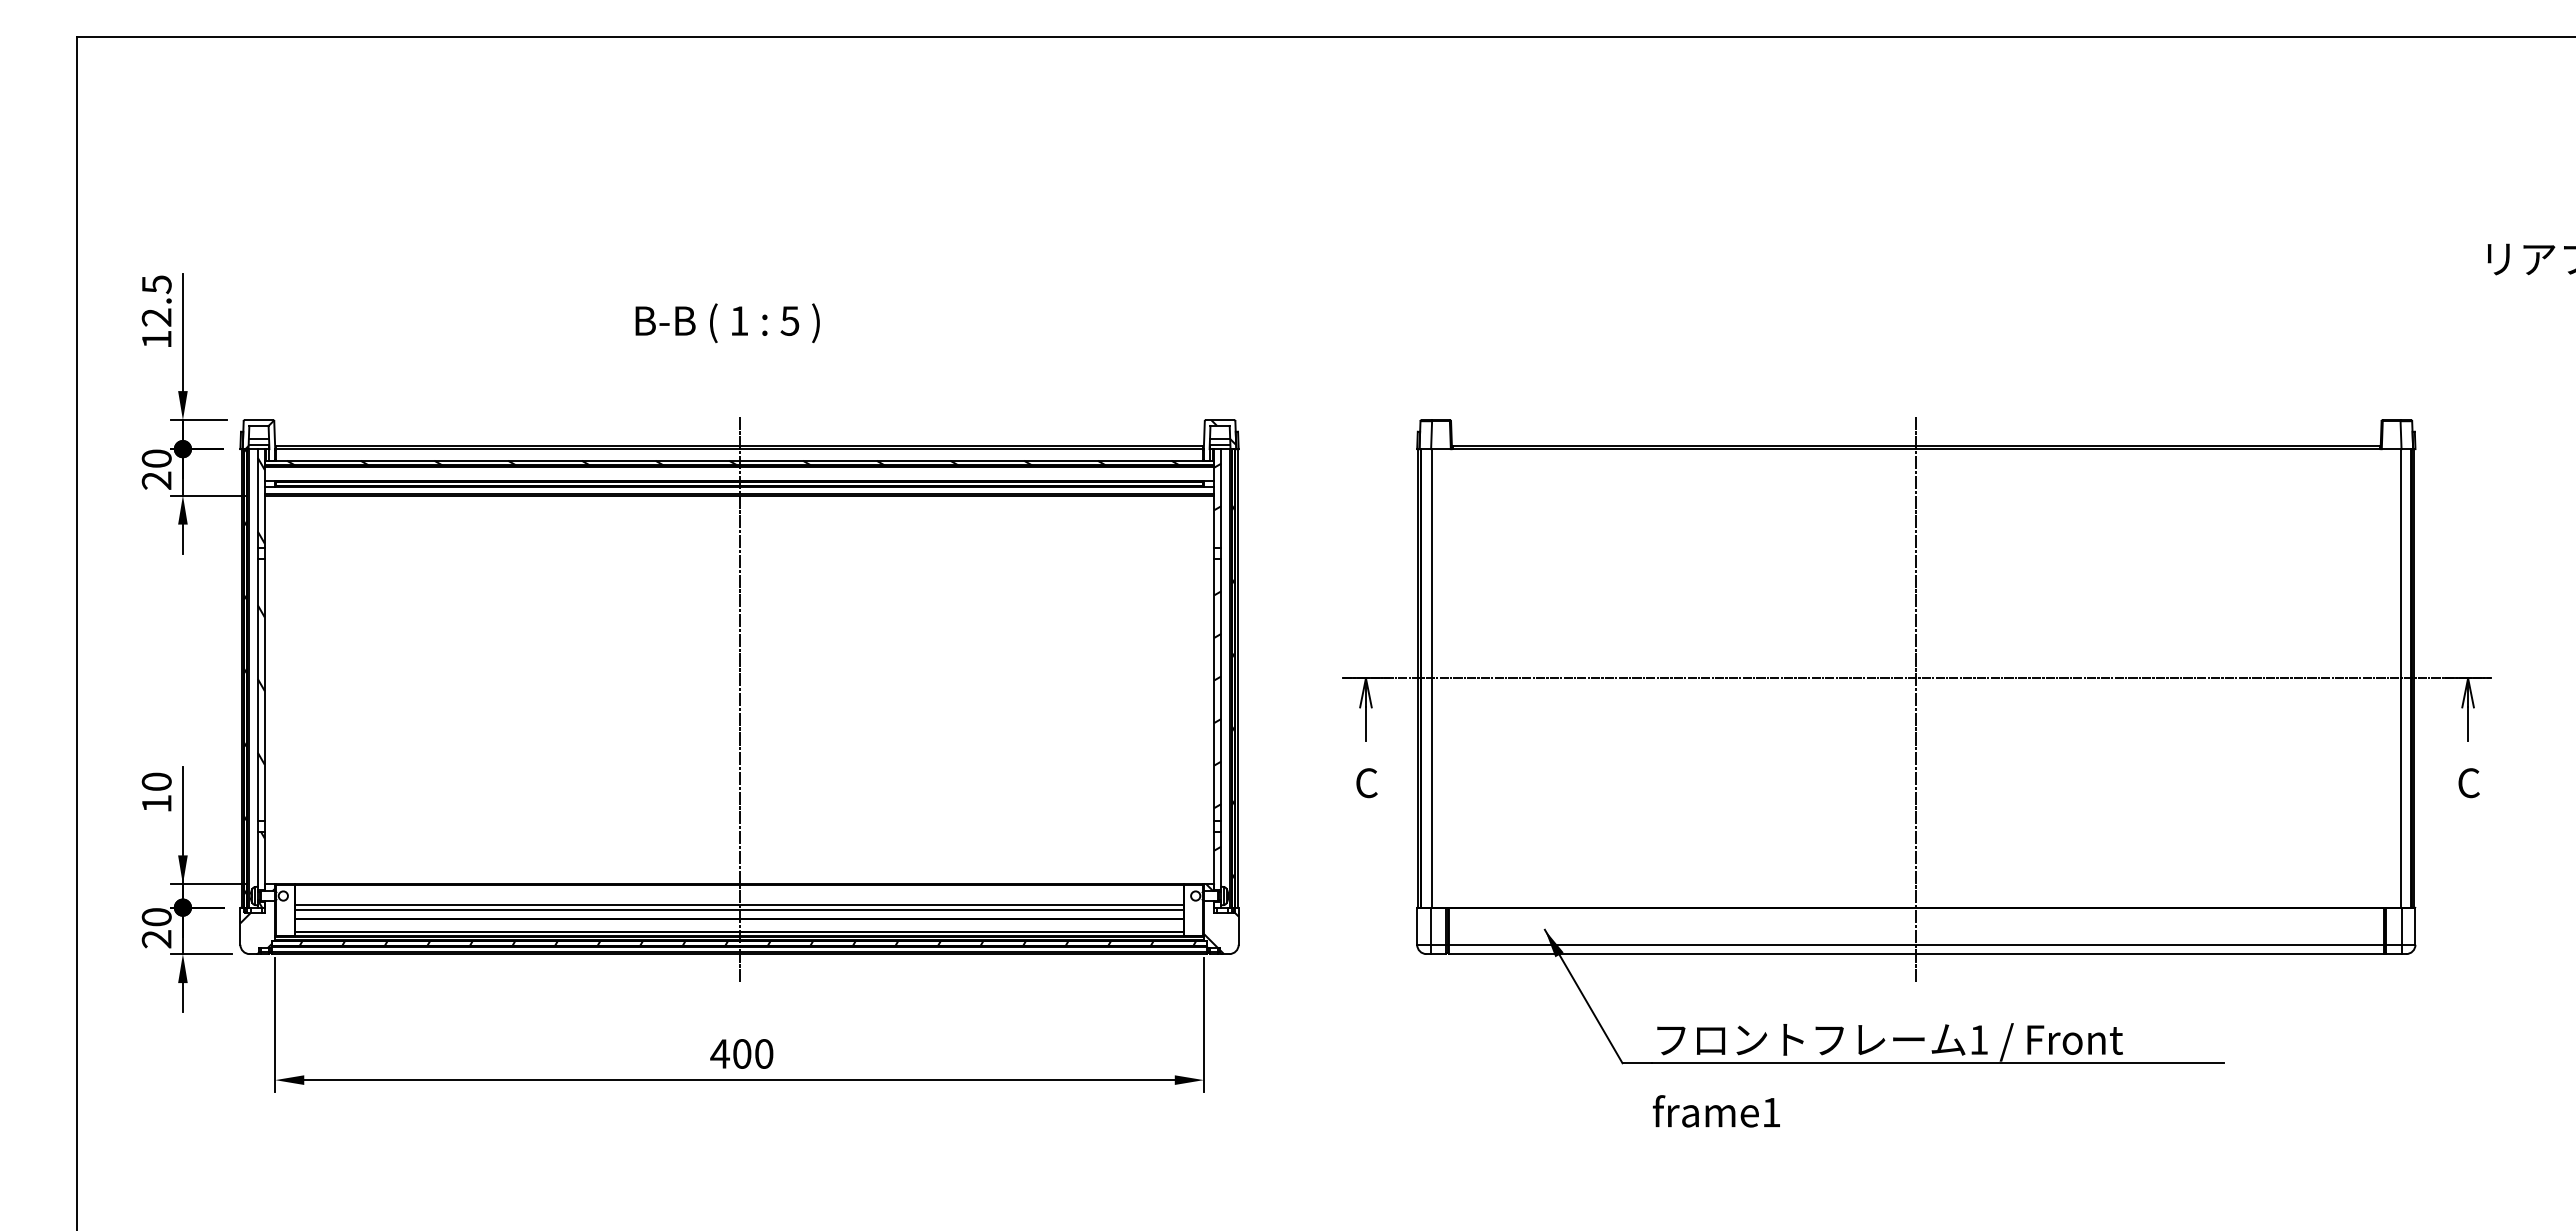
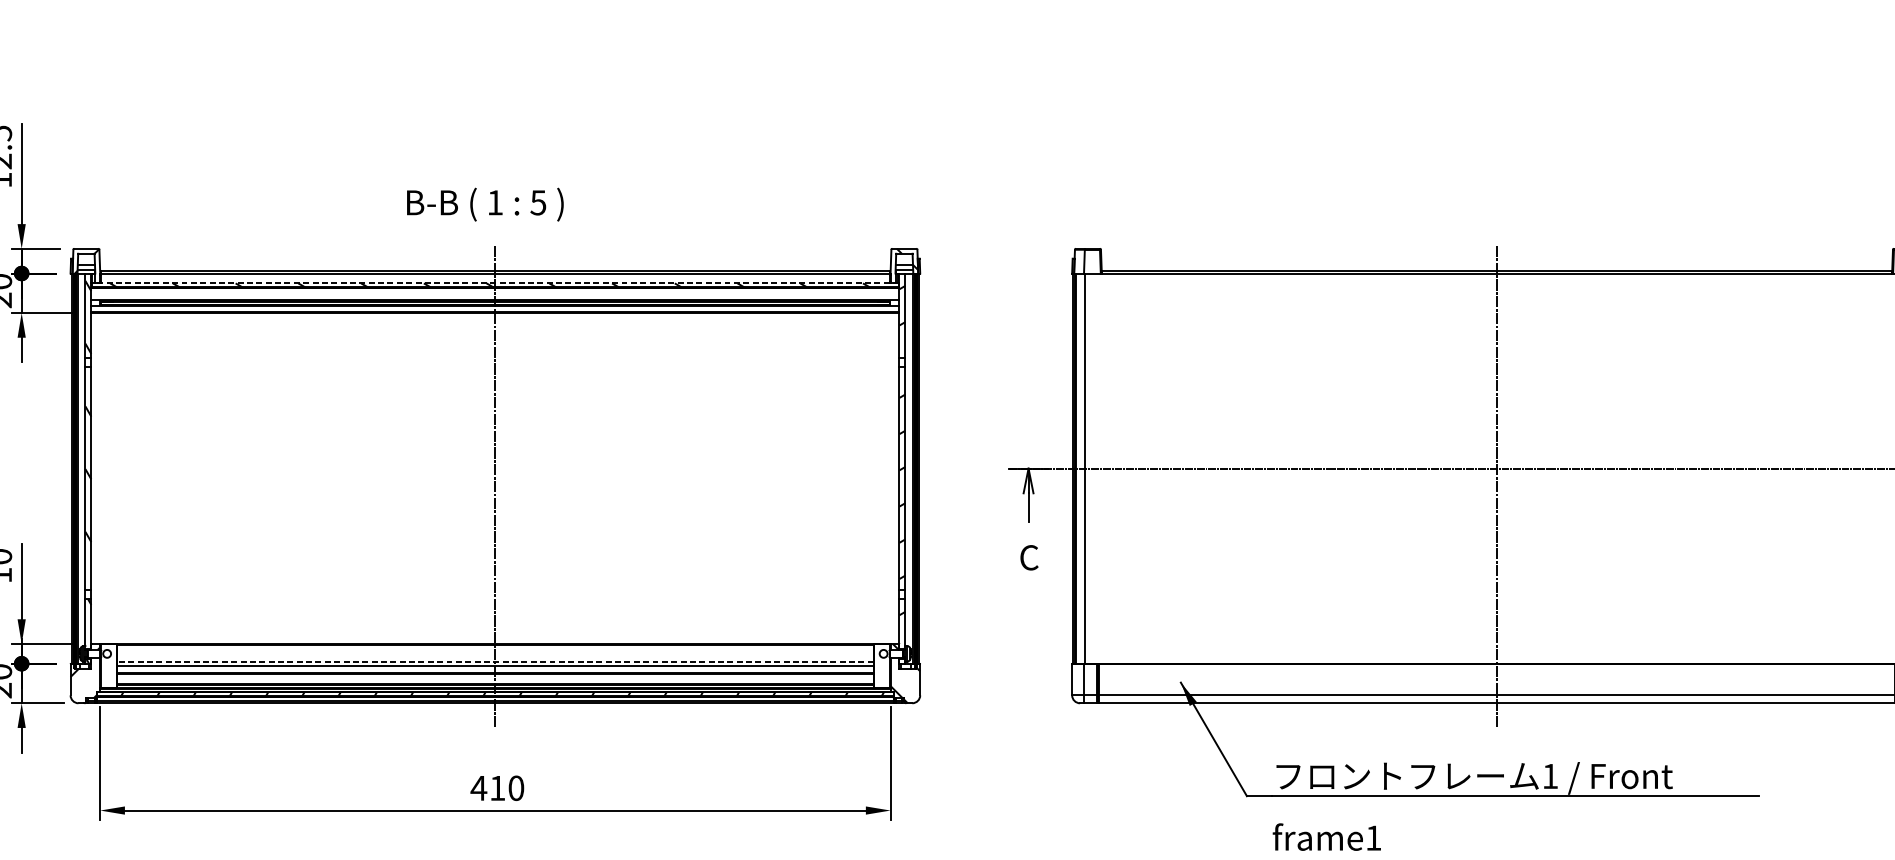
text: (727, 322) -> (485, 204), moved
line: (739, 460) -> (495, 283), solid -> dashed
line: (739, 905) -> (495, 661), solid -> dashed
text: (742, 1053) -> (497, 787), 400 -> 410

